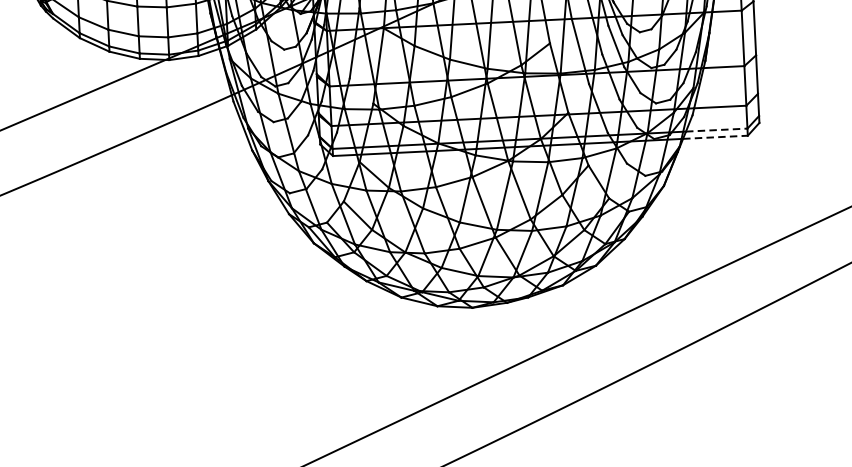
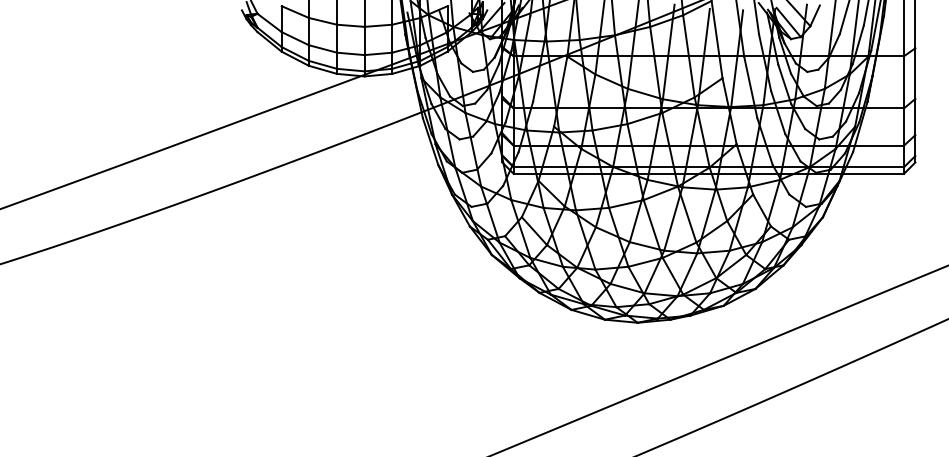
line: (717, 130) -> (875, 167), dashed -> solid
line: (715, 136) -> (873, 173), dashed -> solid

